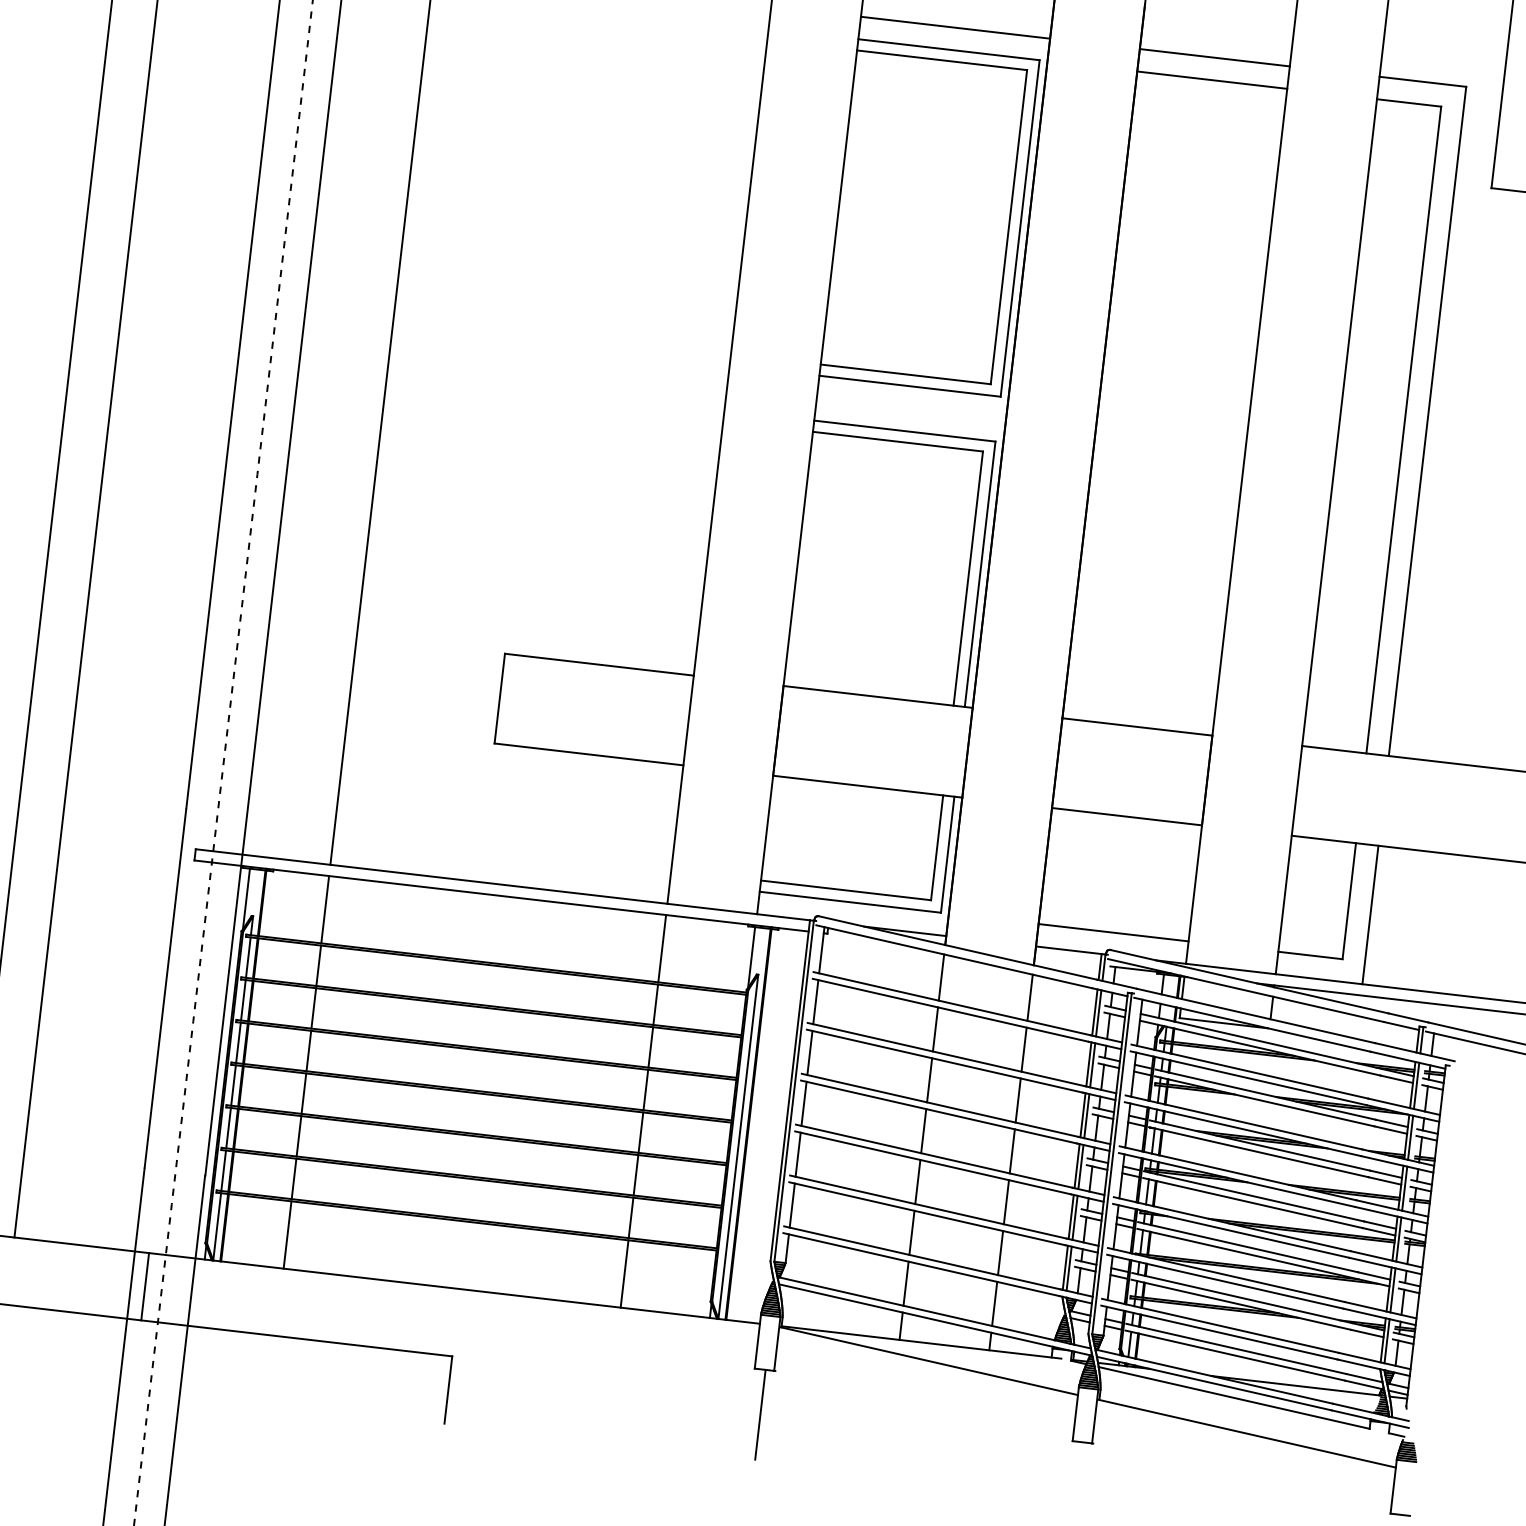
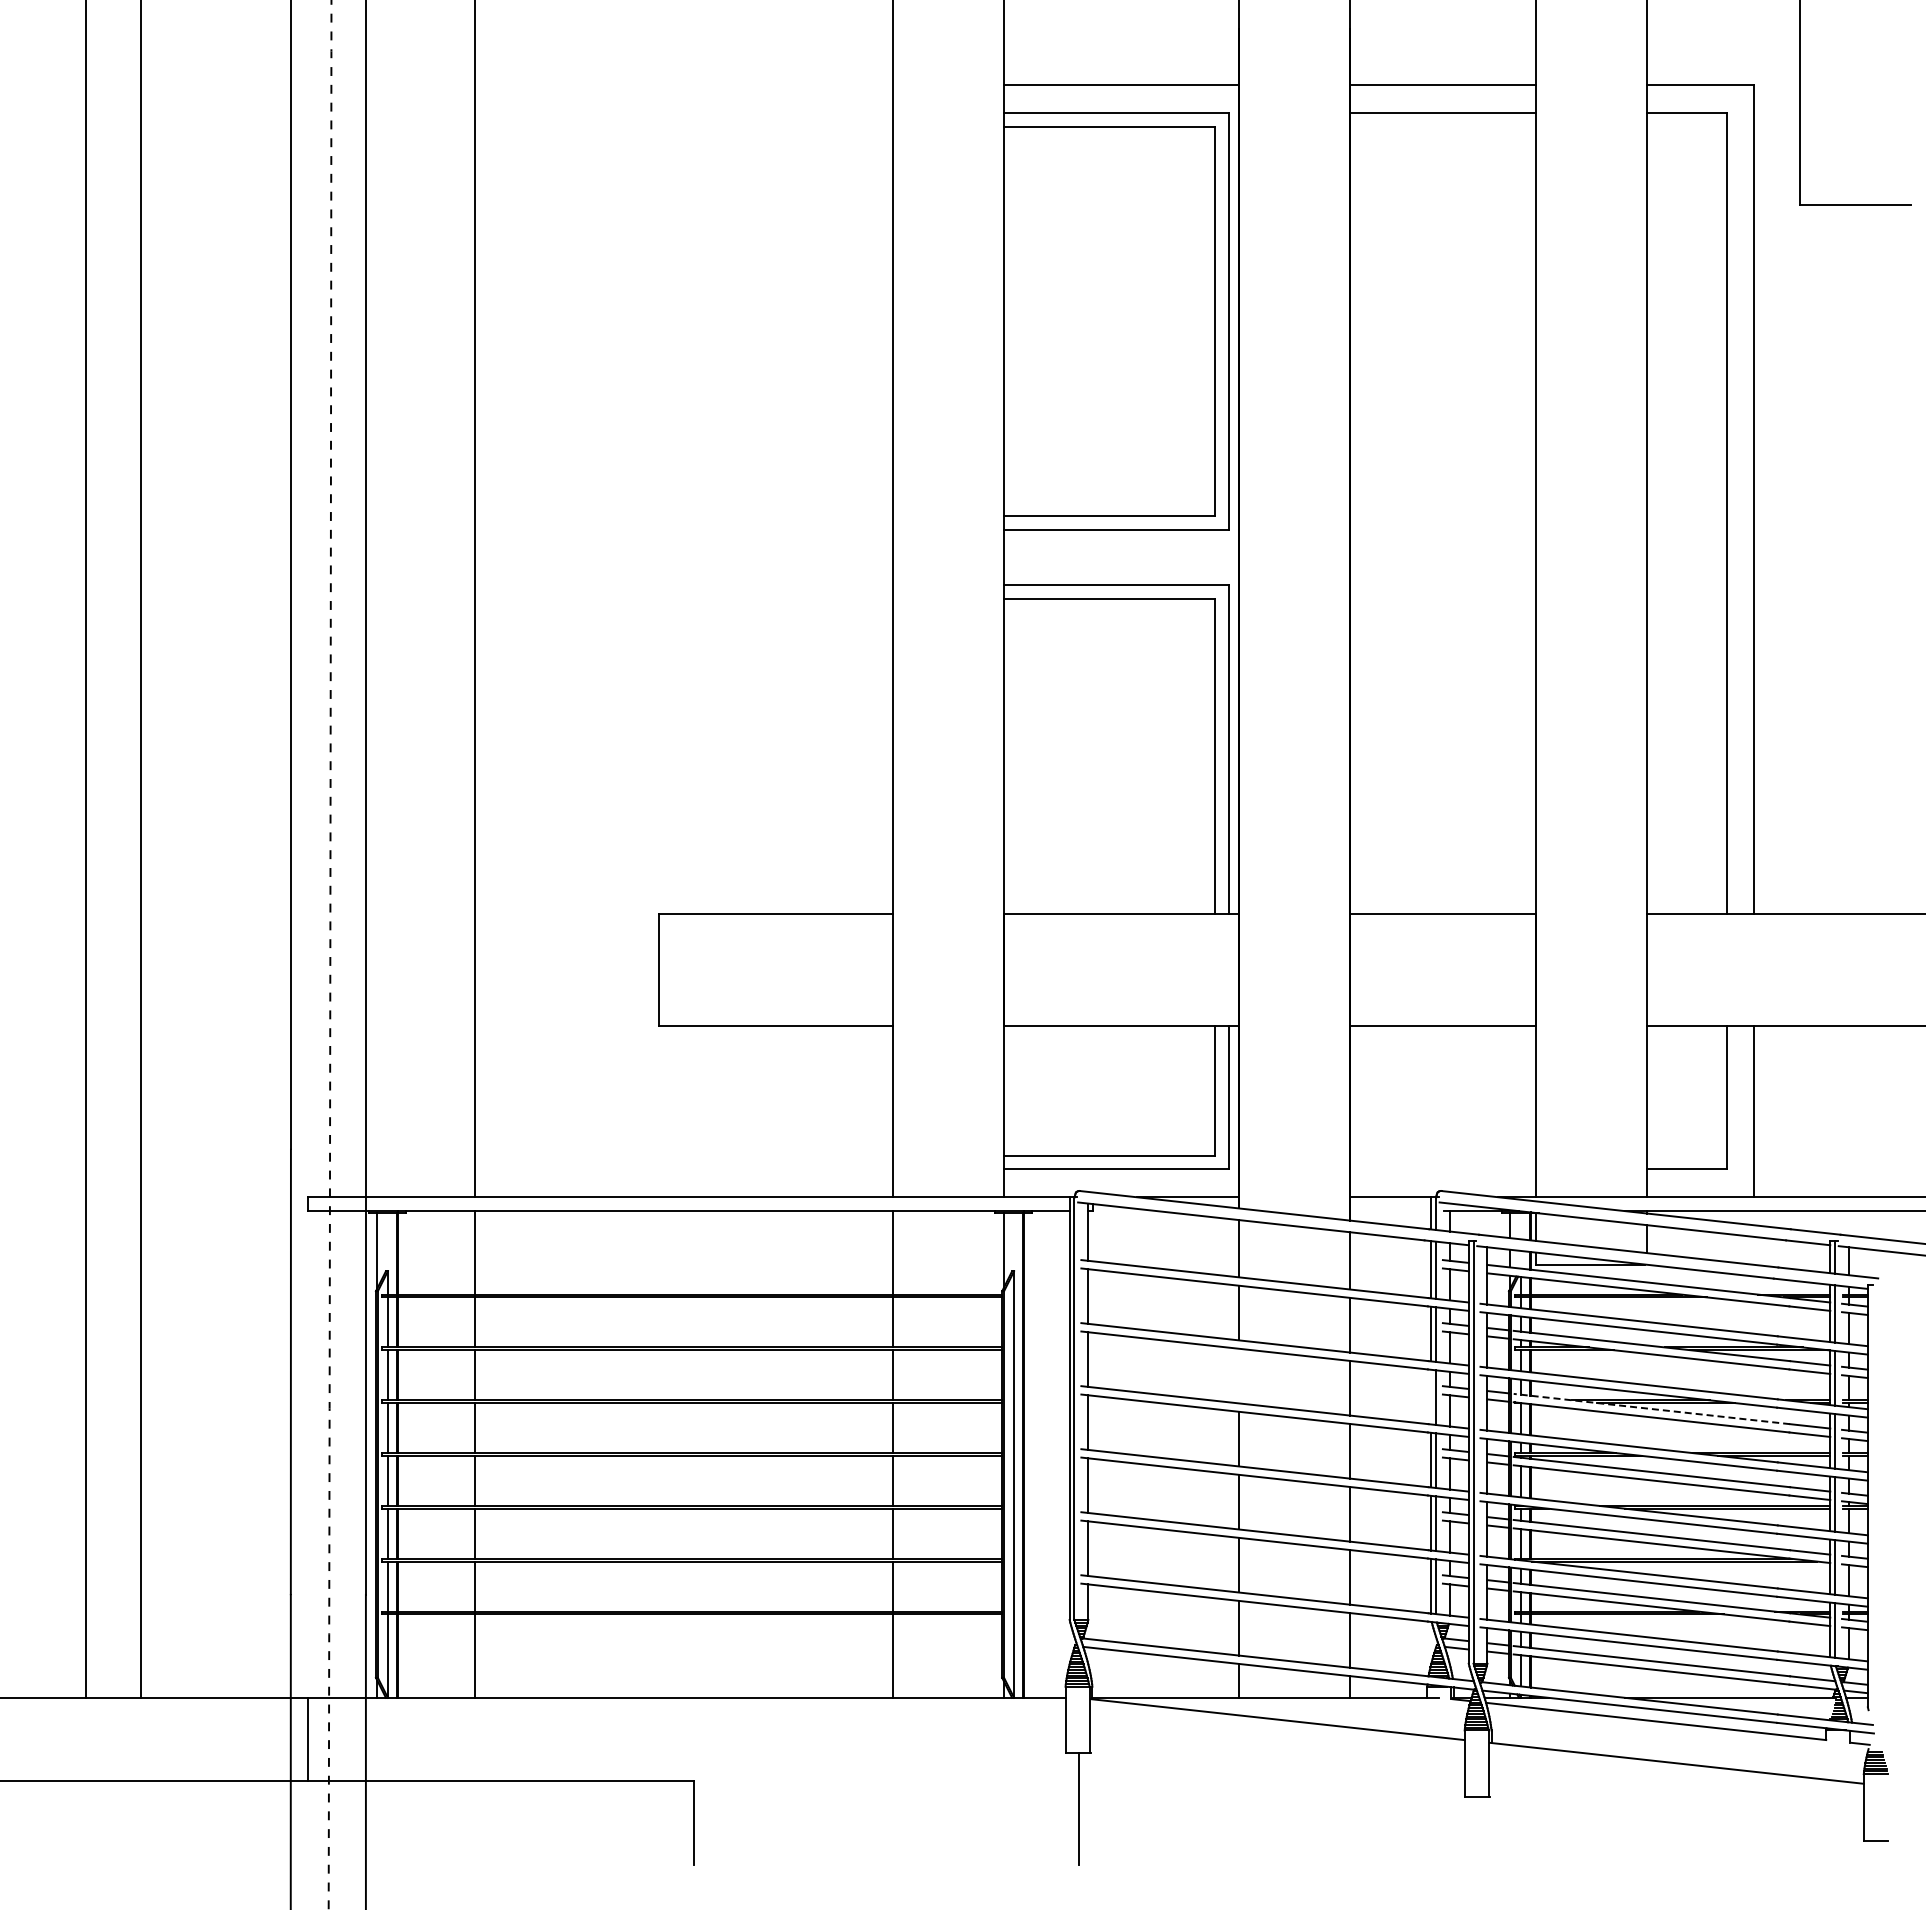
line: (1113, 932) -> (1442, 1169), removed
line: (929, 1079) -> (1238, 1375), removed
line: (1083, 1114) -> (1431, 1396), removed
line: (1259, 1145) -> (1651, 1408), solid -> dashed

